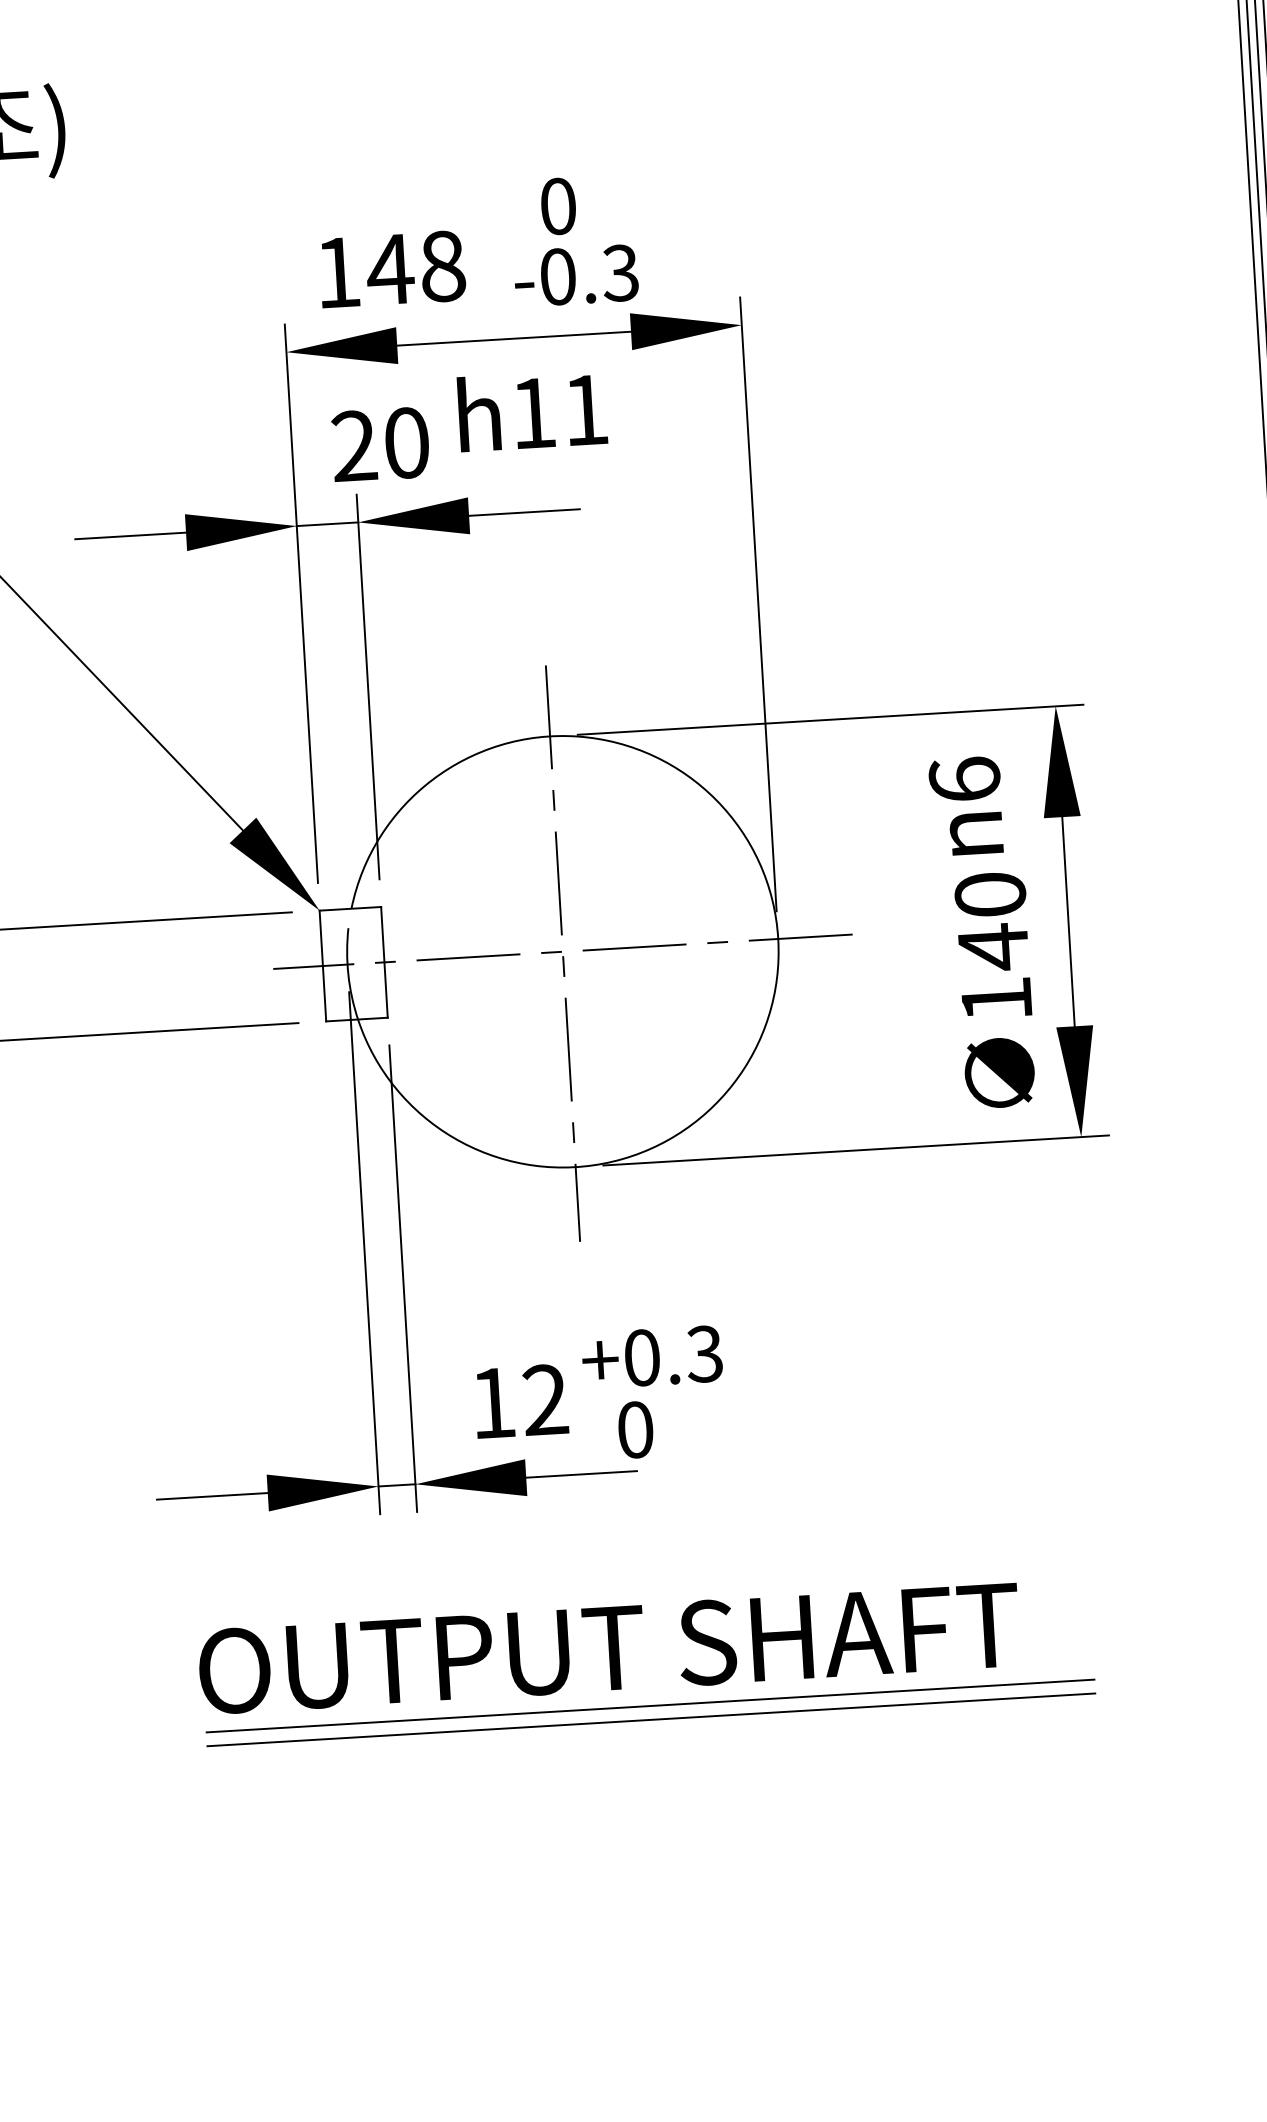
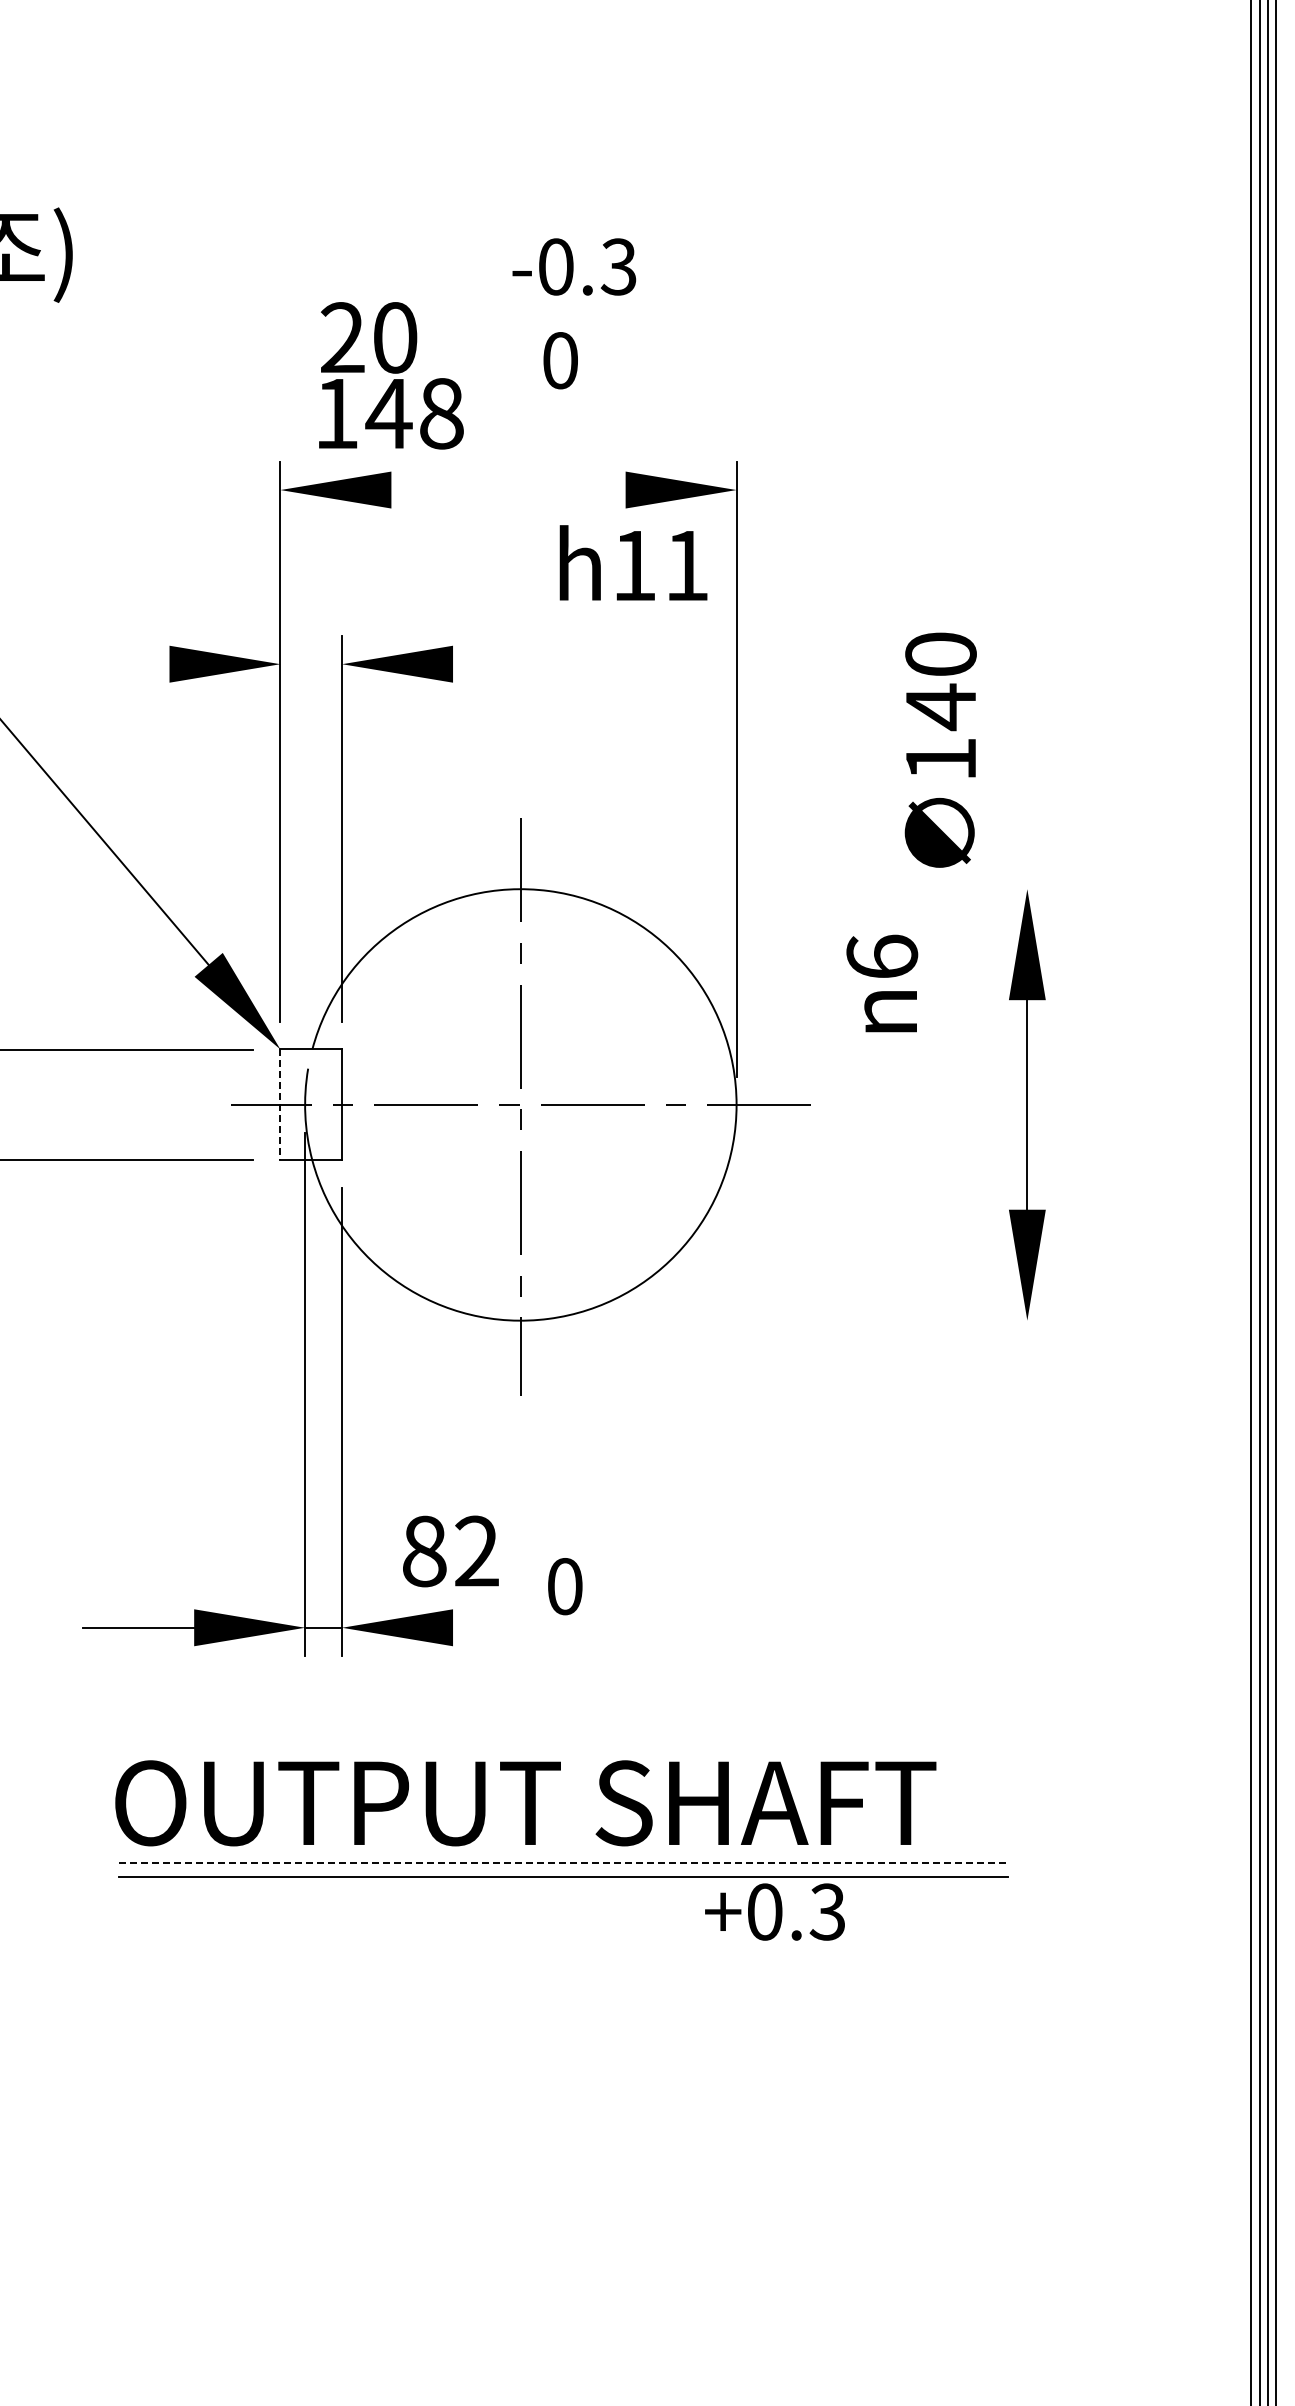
text: (576, 275) -> (574, 266), moved
line: (514, 339) -> (508, 490), removed
text: (532, 410) -> (633, 562), moved
text: (381, 444) -> (369, 337), moved
line: (524, 512) -> (508, 664), removed
line: (327, 524) -> (311, 664), removed
line: (130, 536) -> (113, 664), removed
line: (830, 720) -> (801, 889), removed
text: (966, 806) -> (882, 983), moved
line: (322, 966) -> (280, 1105), solid -> dashed
text: (995, 989) -> (940, 749), moved
line: (855, 1150) -> (801, 1320), removed
text: (651, 1356) -> (774, 1911), moved
text: (493, 1403) -> (424, 1551), 12 -> 82
line: (581, 1474) -> (508, 1627), removed
line: (650, 1706) -> (563, 1863), solid -> dashed

